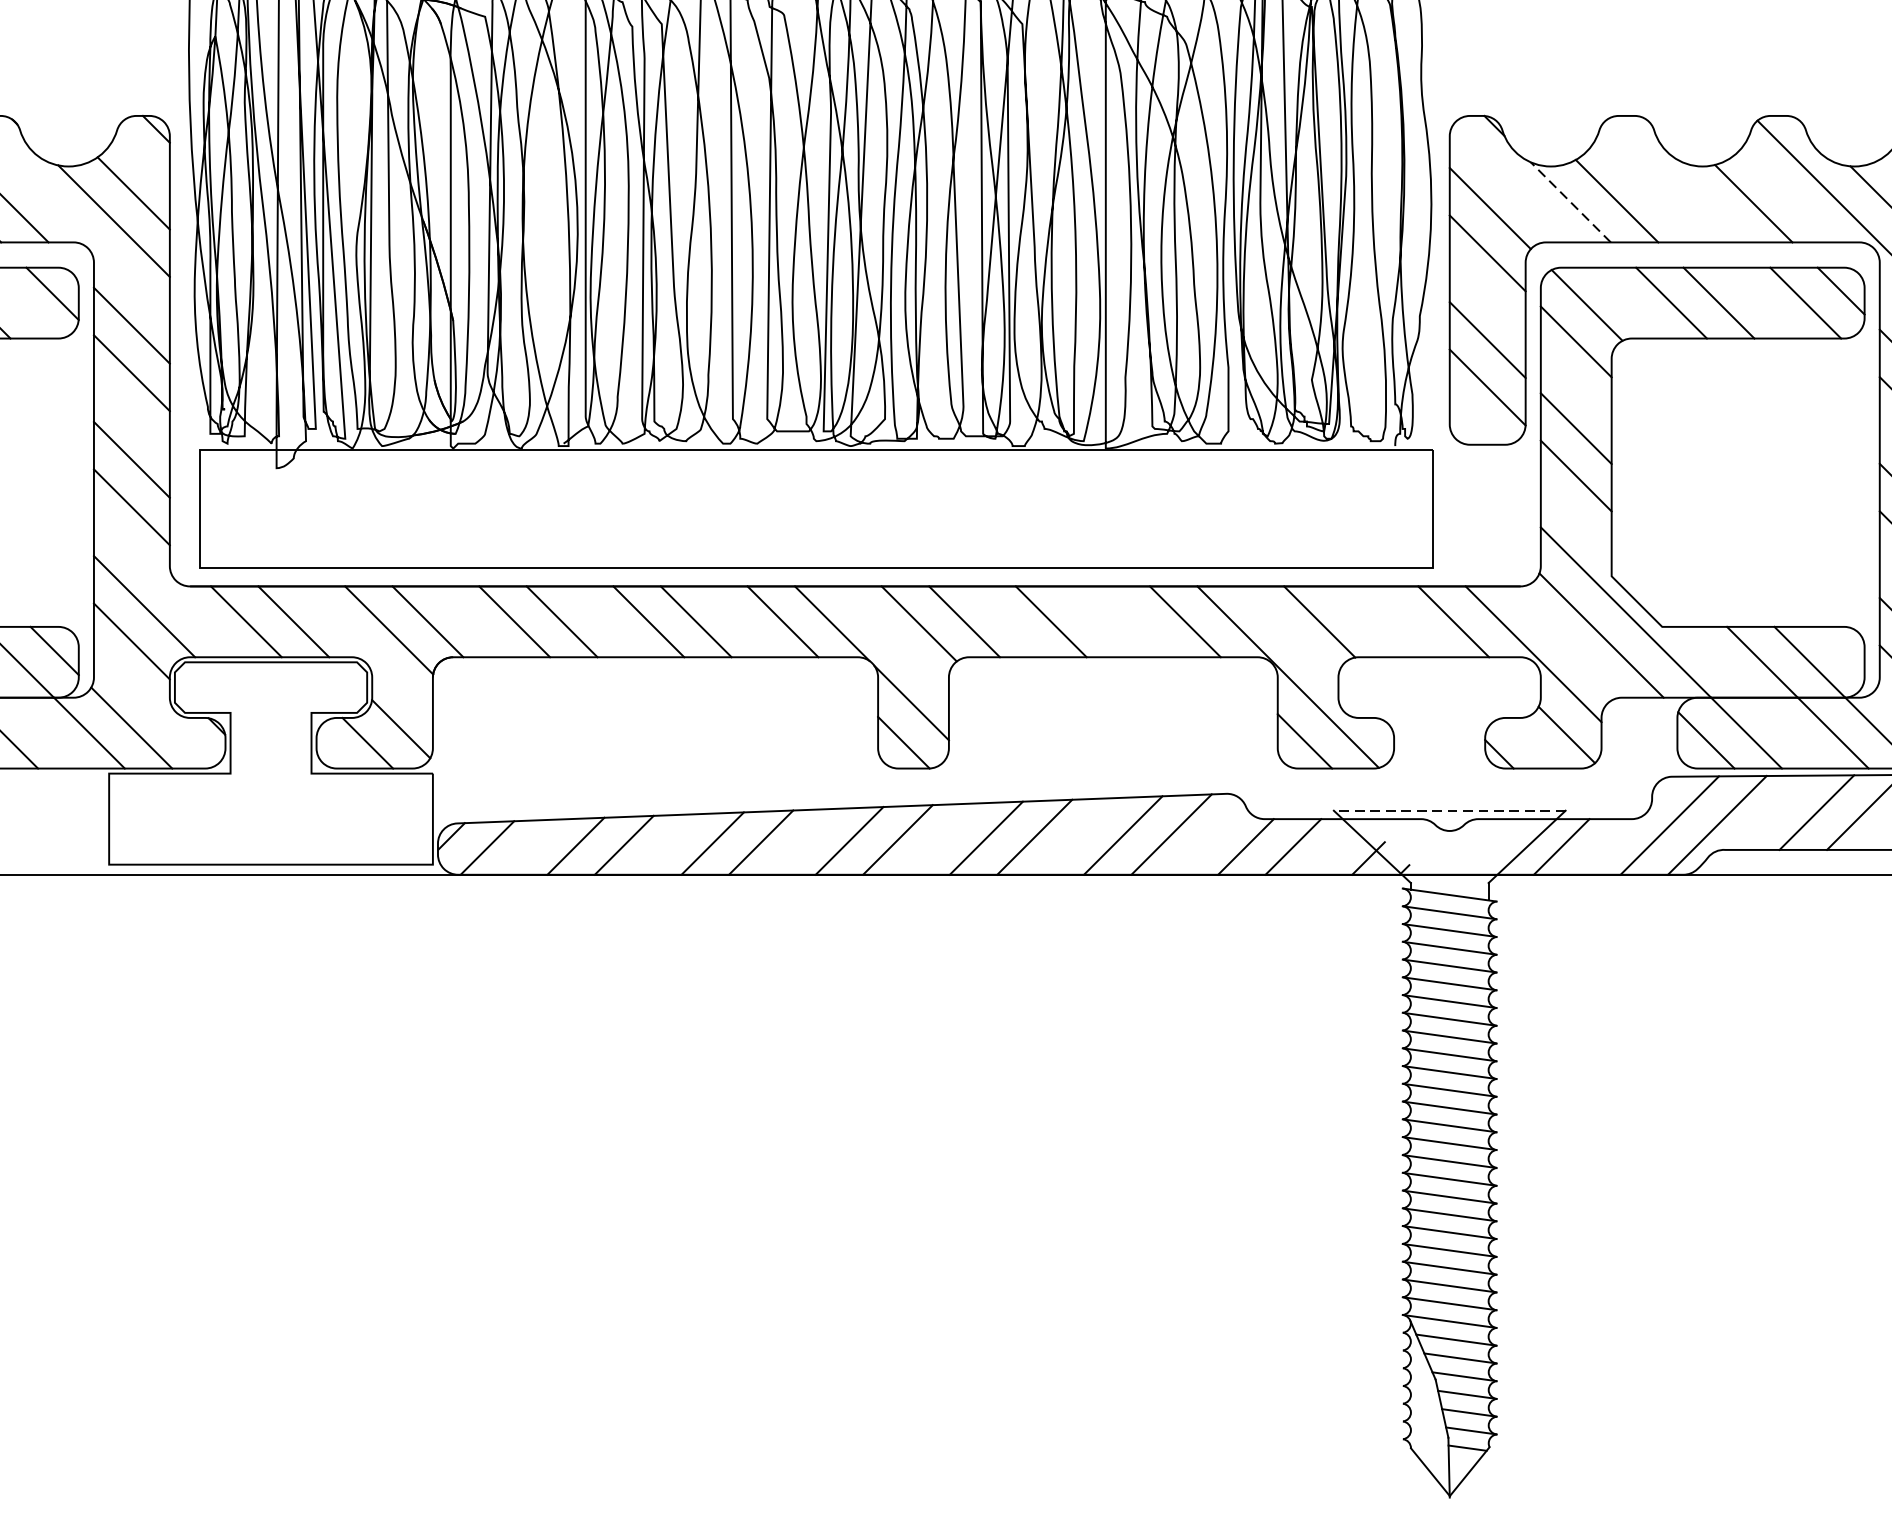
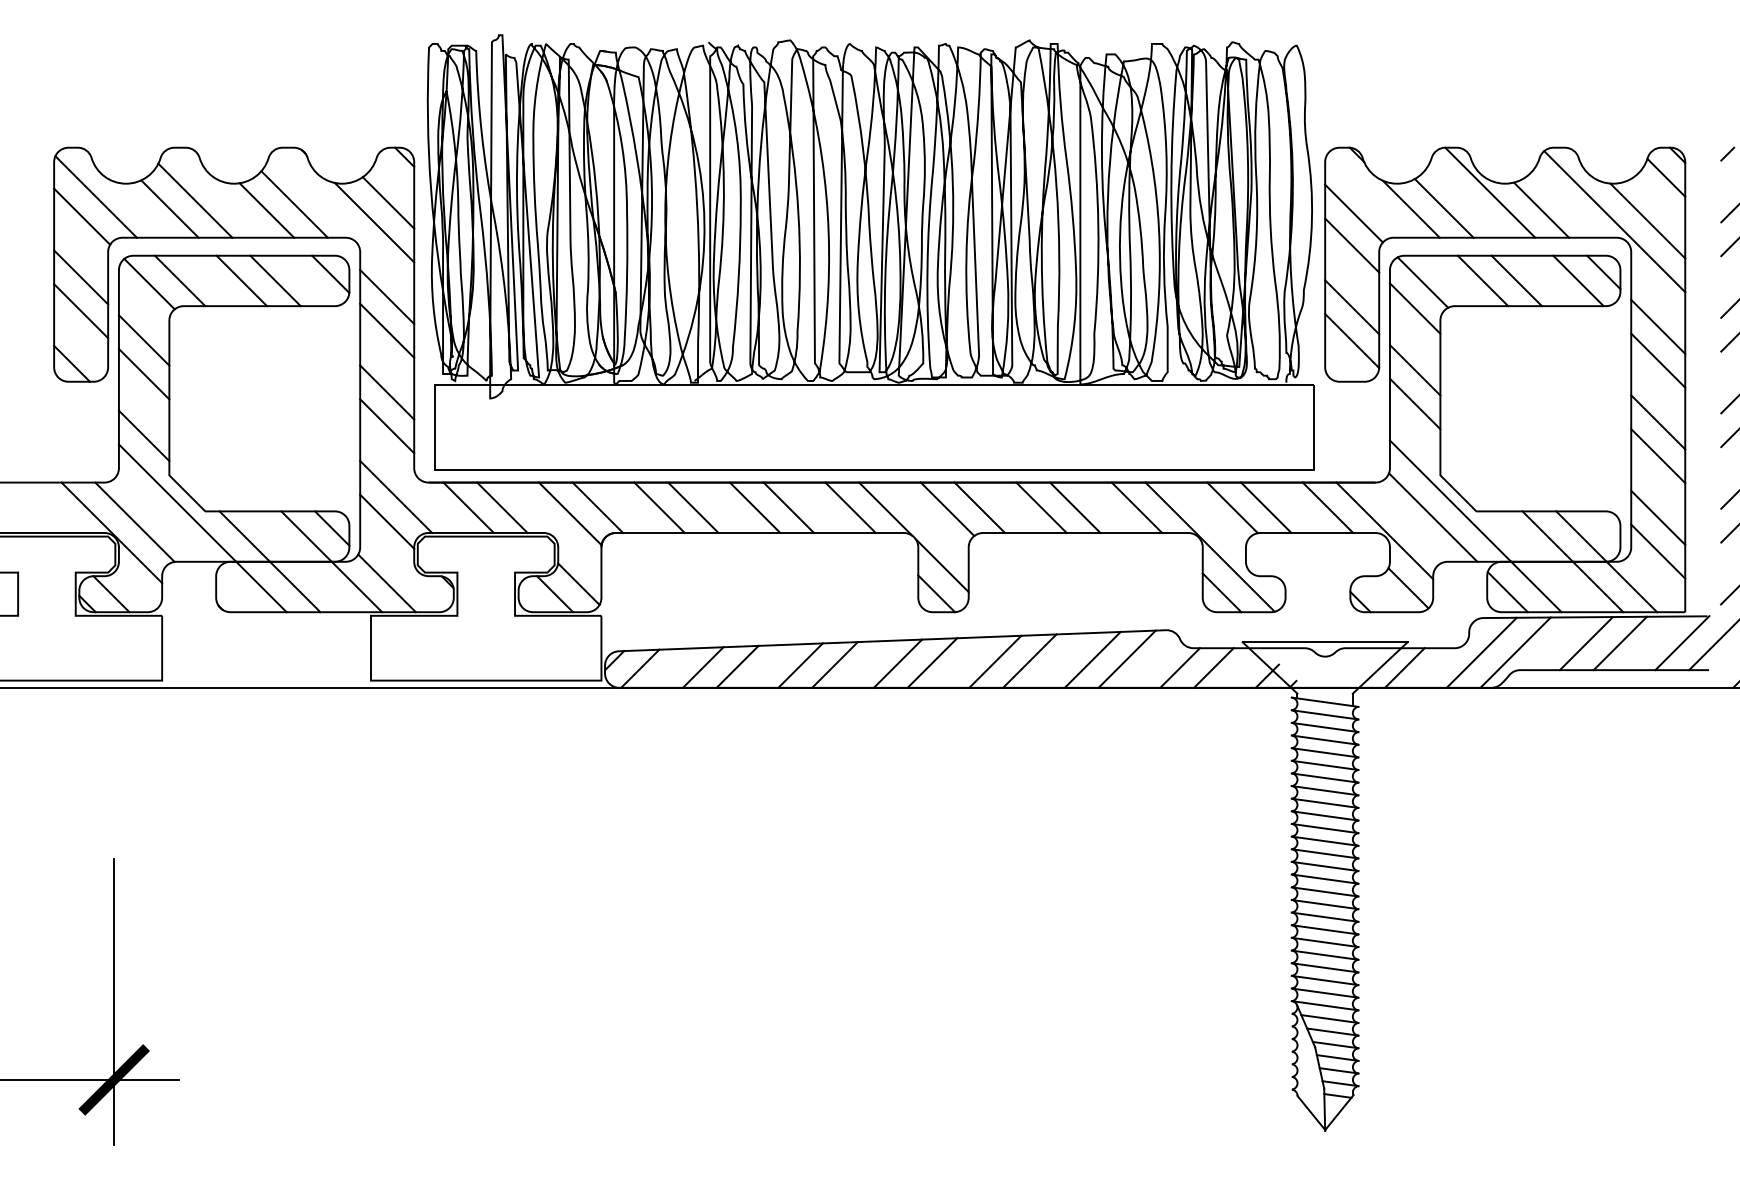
line: (1682, 178) -> (1490, 192), added
line: (1569, 201) -> (1410, 208), dashed -> solid
line: (1098, 621) -> (1075, 507), added
line: (1367, 621) -> (1266, 507), added
line: (1448, 811) -> (1324, 642), dashed -> solid

